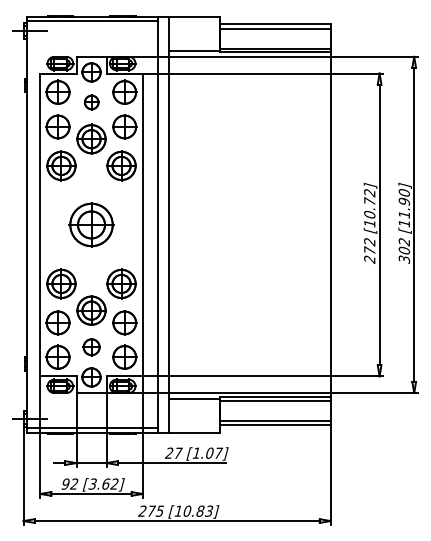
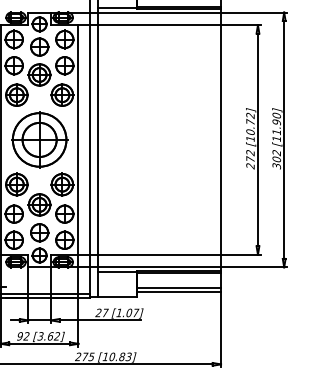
part: (91, 102) -> (39, 47), size x1.67
part: (91, 224) -> (39, 139), size x1.67
part: (91, 346) -> (39, 232), size x1.43

